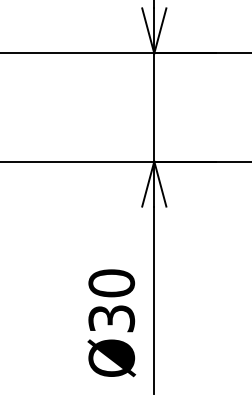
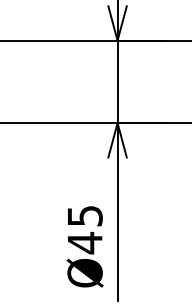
text: (110, 300) -> (84, 229), Ø30 -> Ø45

